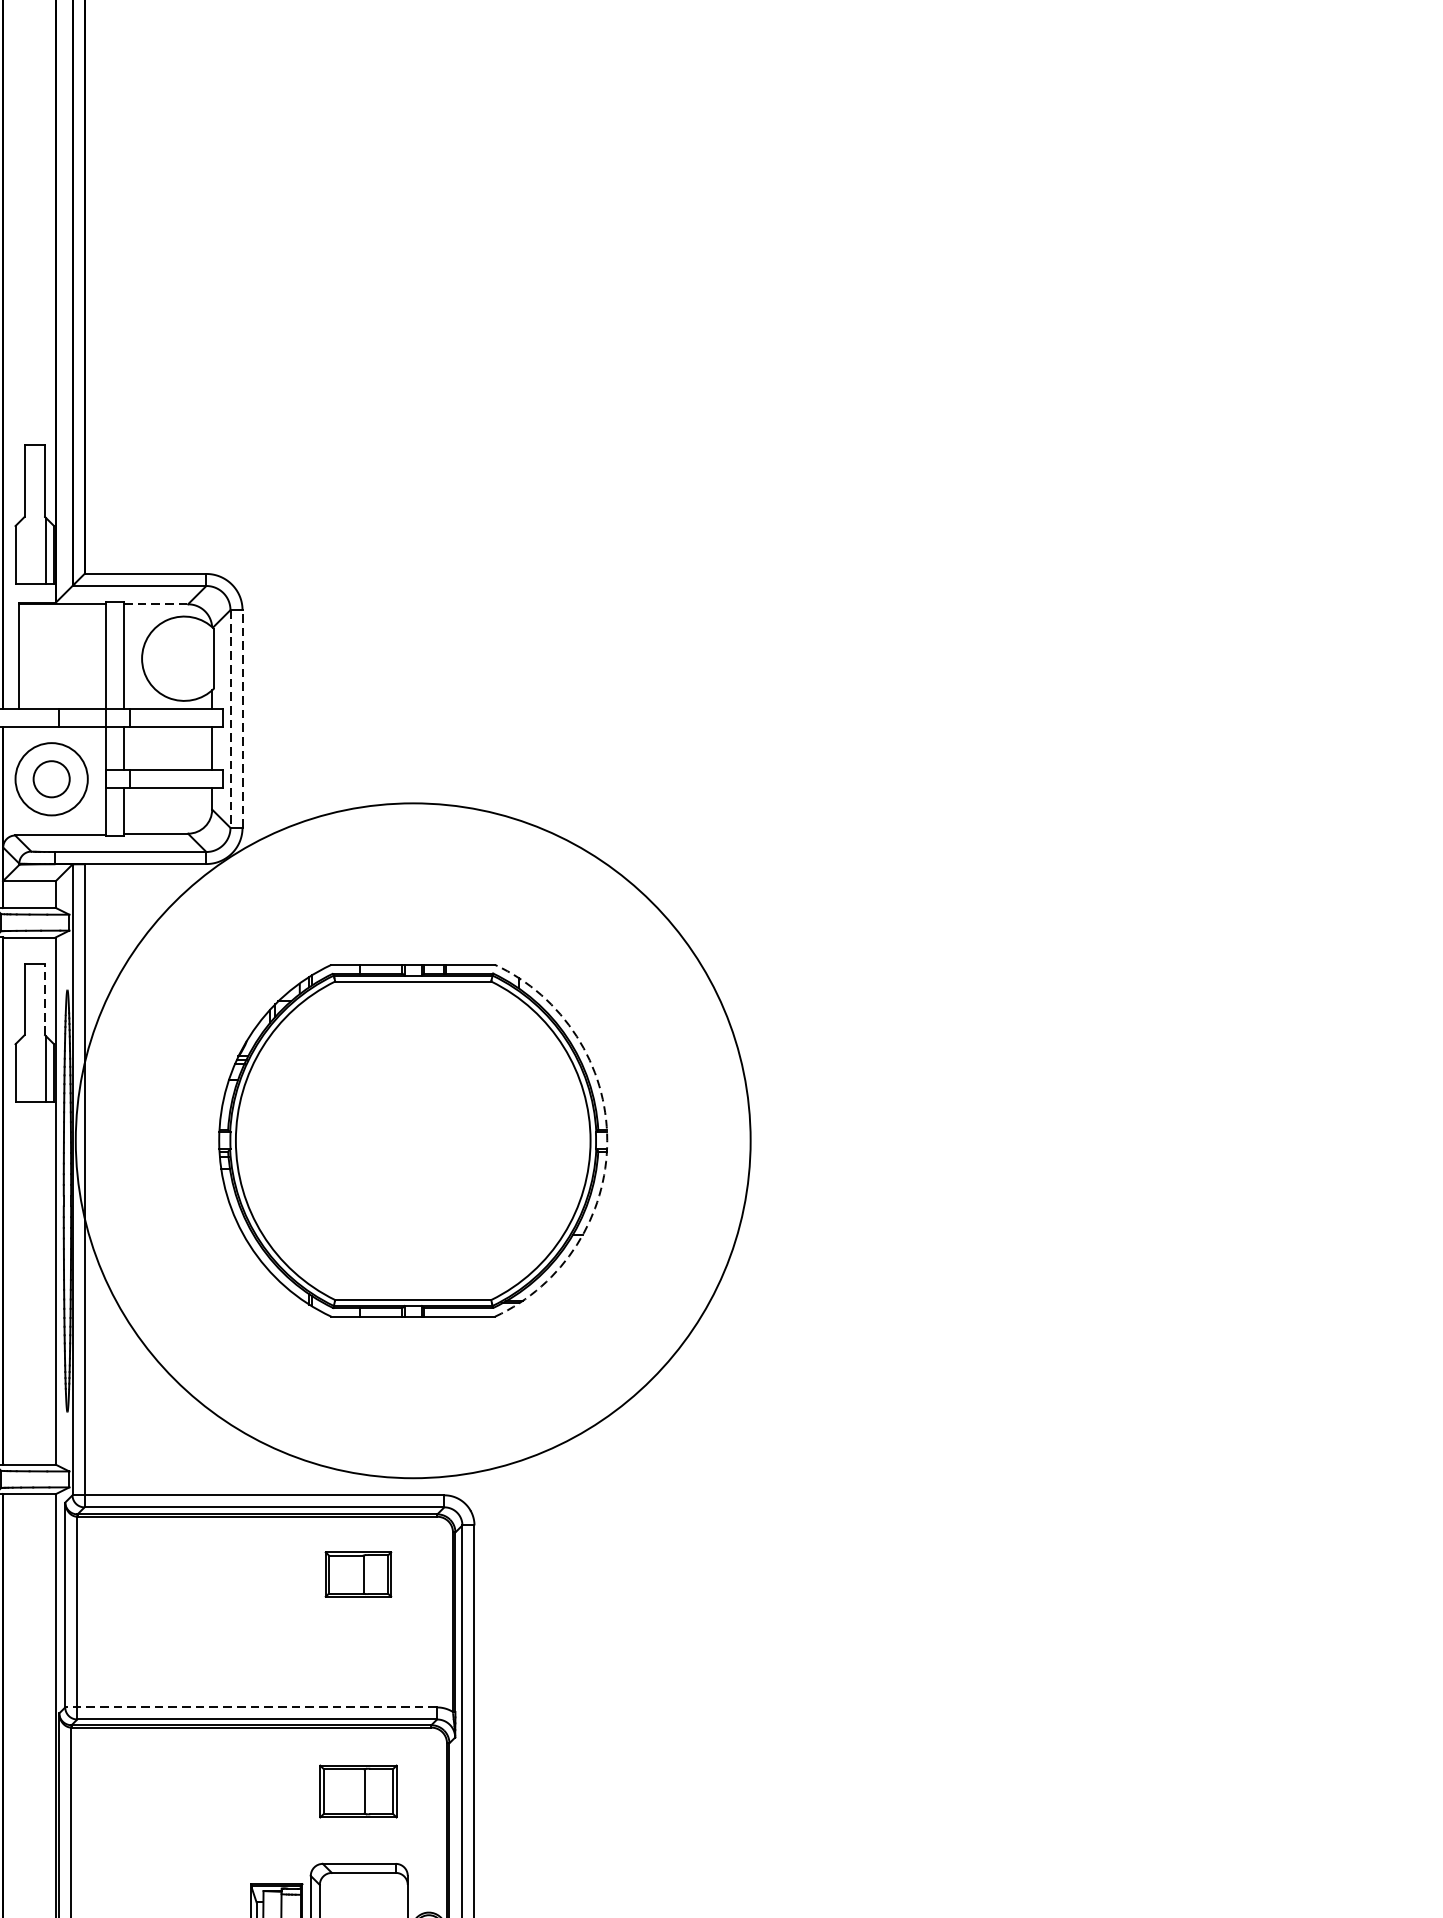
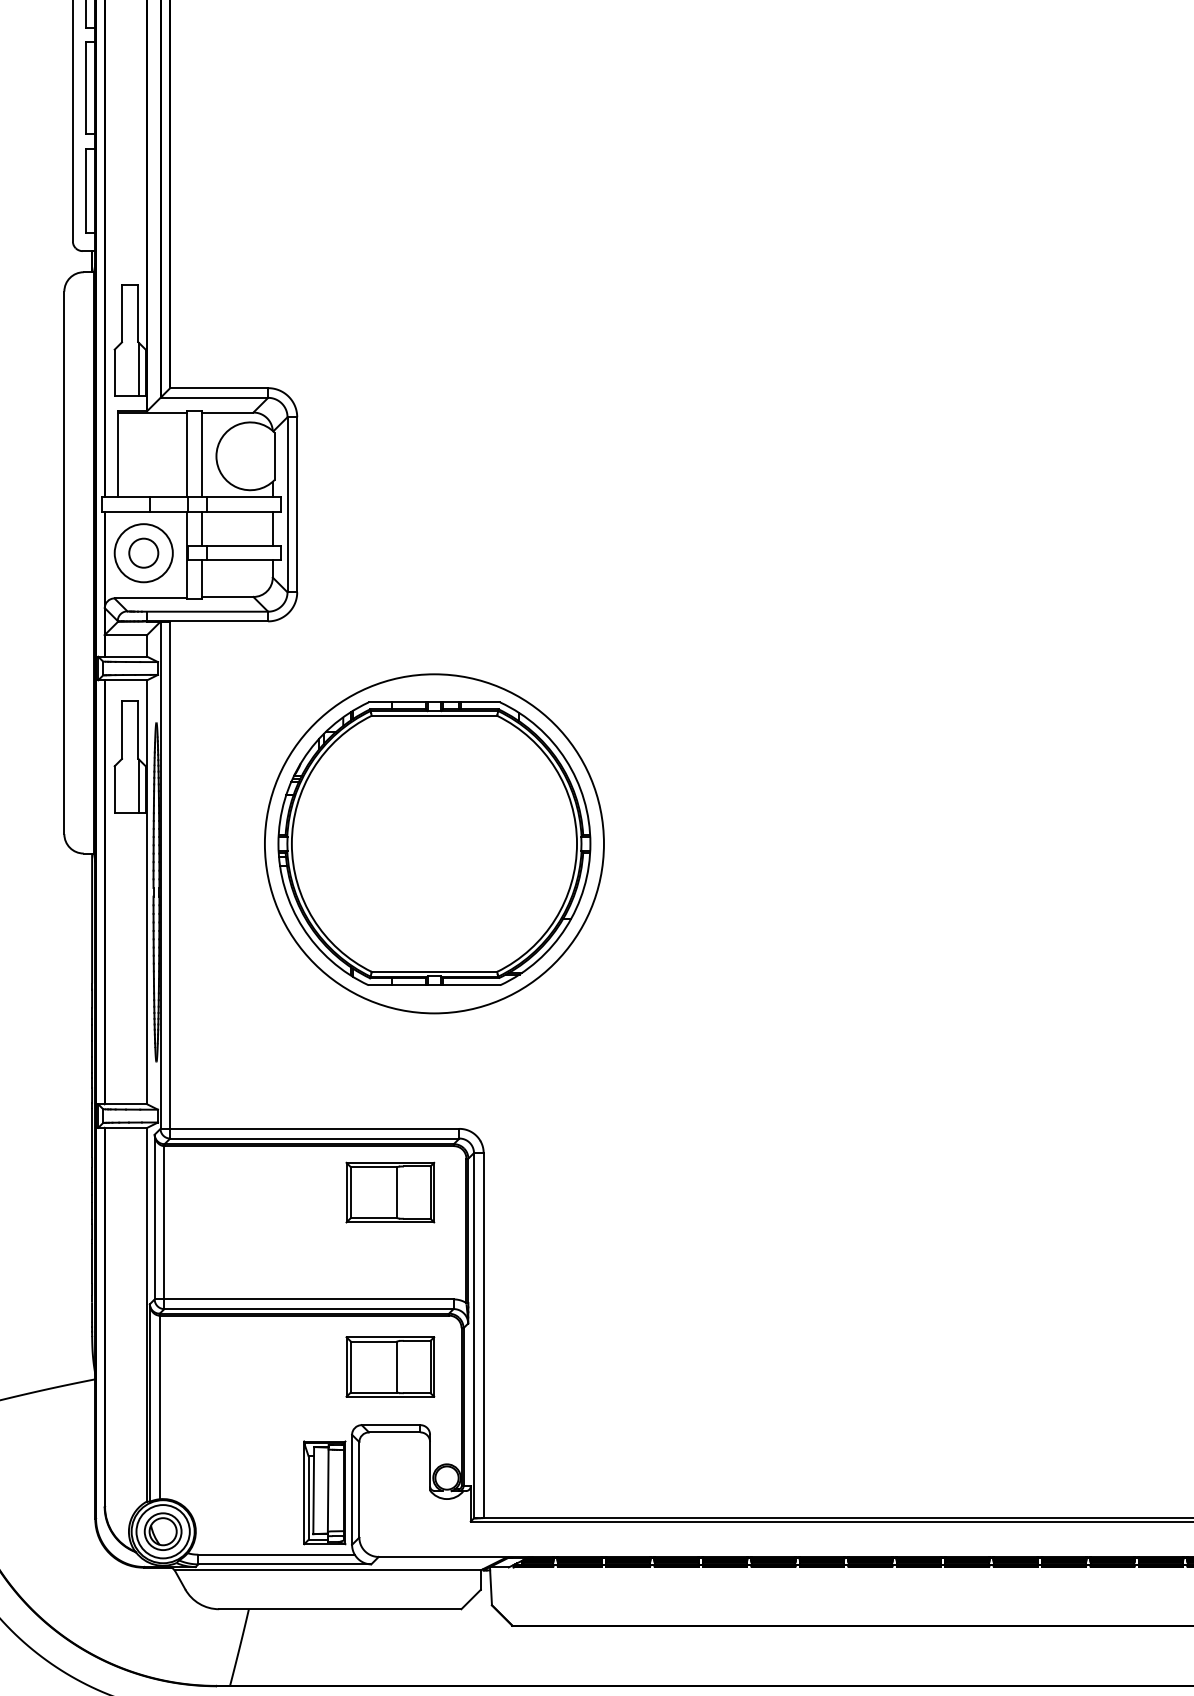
line: (155, 604) -> (227, 412), dashed -> solid
line: (230, 718) -> (287, 504), dashed -> solid
line: (242, 718) -> (297, 504), dashed -> solid
line: (45, 999) -> (138, 730), dashed -> solid
circle: (412, 1140) -> (433, 843), size x0.62
arc: (607, 1140) -> (590, 843), dashed -> solid
part: (358, 1574) -> (390, 1192), size x1.67
line: (250, 1707) -> (303, 1299), dashed -> solid
part: (358, 1790) -> (390, 1366), size x1.43

